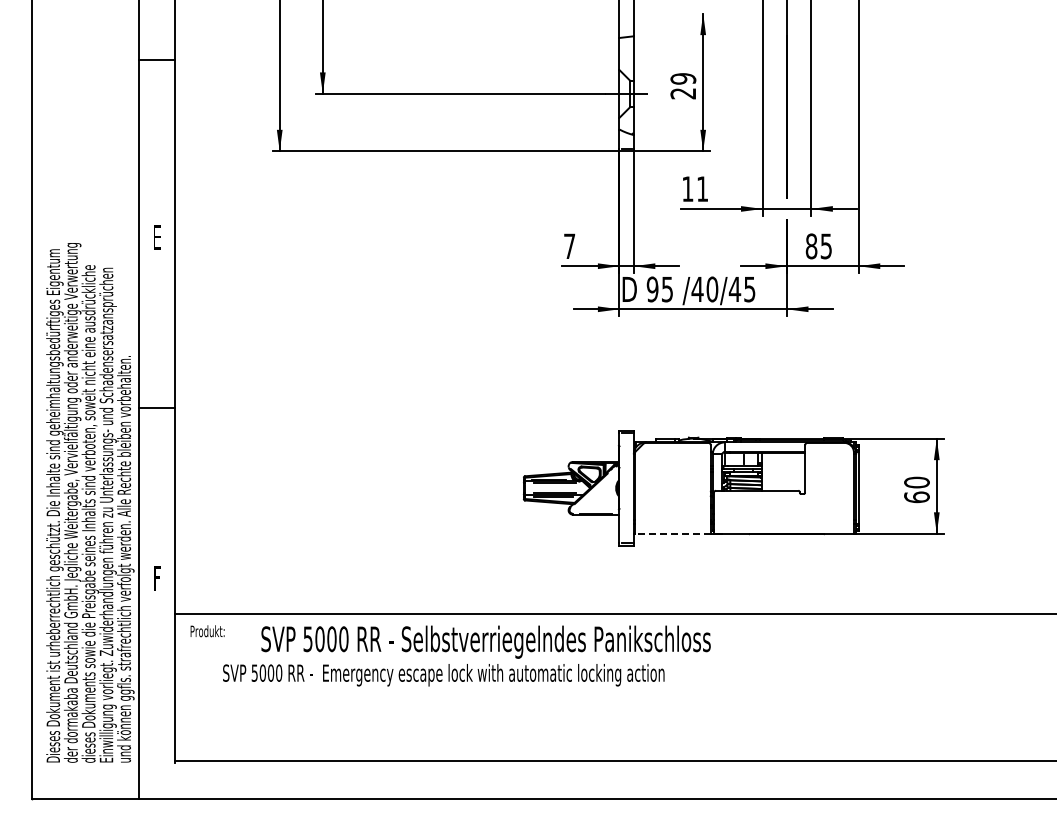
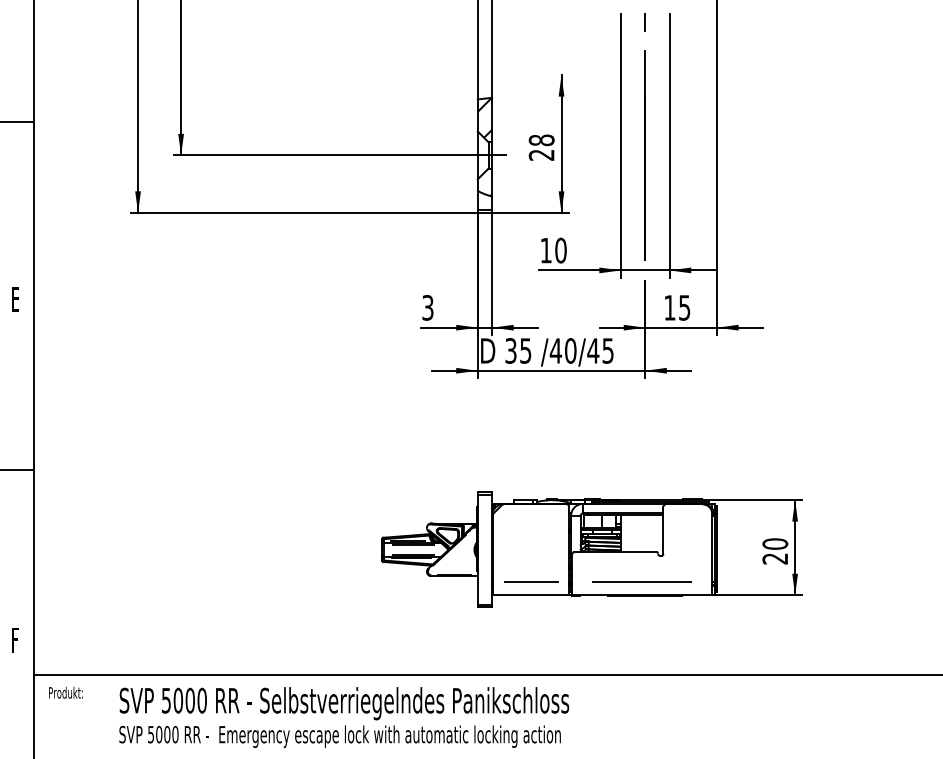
hatch: (626, 56) -> (484, 117), added
text: (683, 78) -> (541, 139), 29 -> 28
text: (702, 189) -> (560, 250), 11 -> 10
text: (569, 246) -> (427, 307), 7 -> 3
text: (811, 246) -> (669, 307), 85 -> 15
text: (652, 289) -> (510, 350), 95 -> 35
text: (916, 497) -> (774, 558), 60 -> 20
line: (672, 520) -> (530, 581), added
line: (783, 520) -> (641, 581), added
line: (672, 533) -> (530, 594), dashed -> solid
text: (443, 675) -> (339, 736), moved

